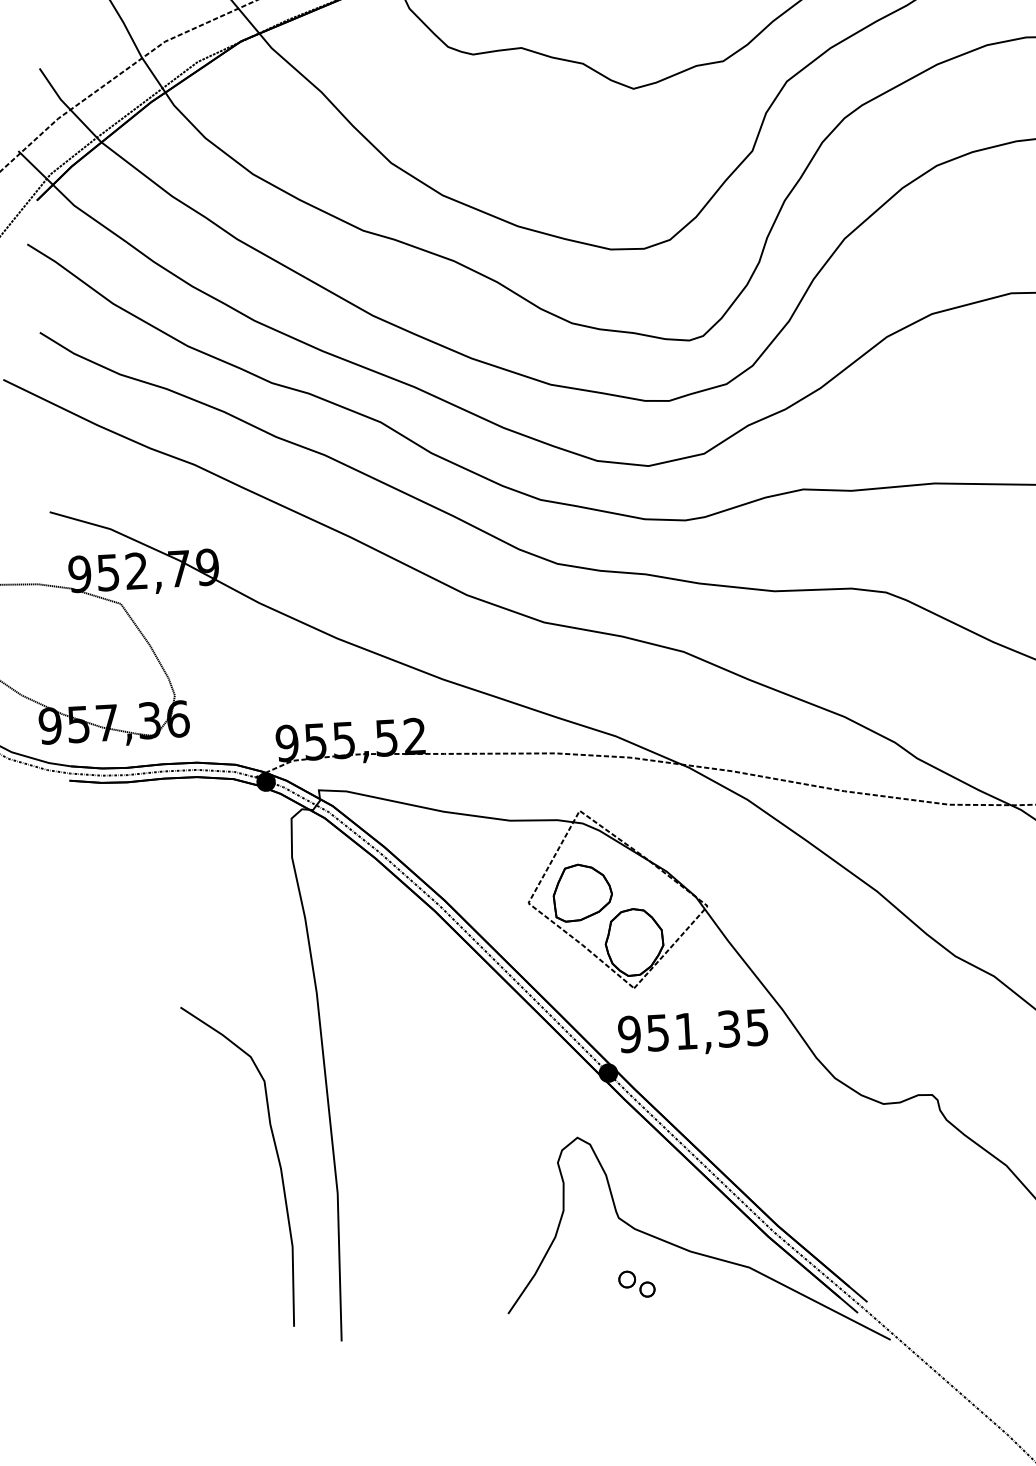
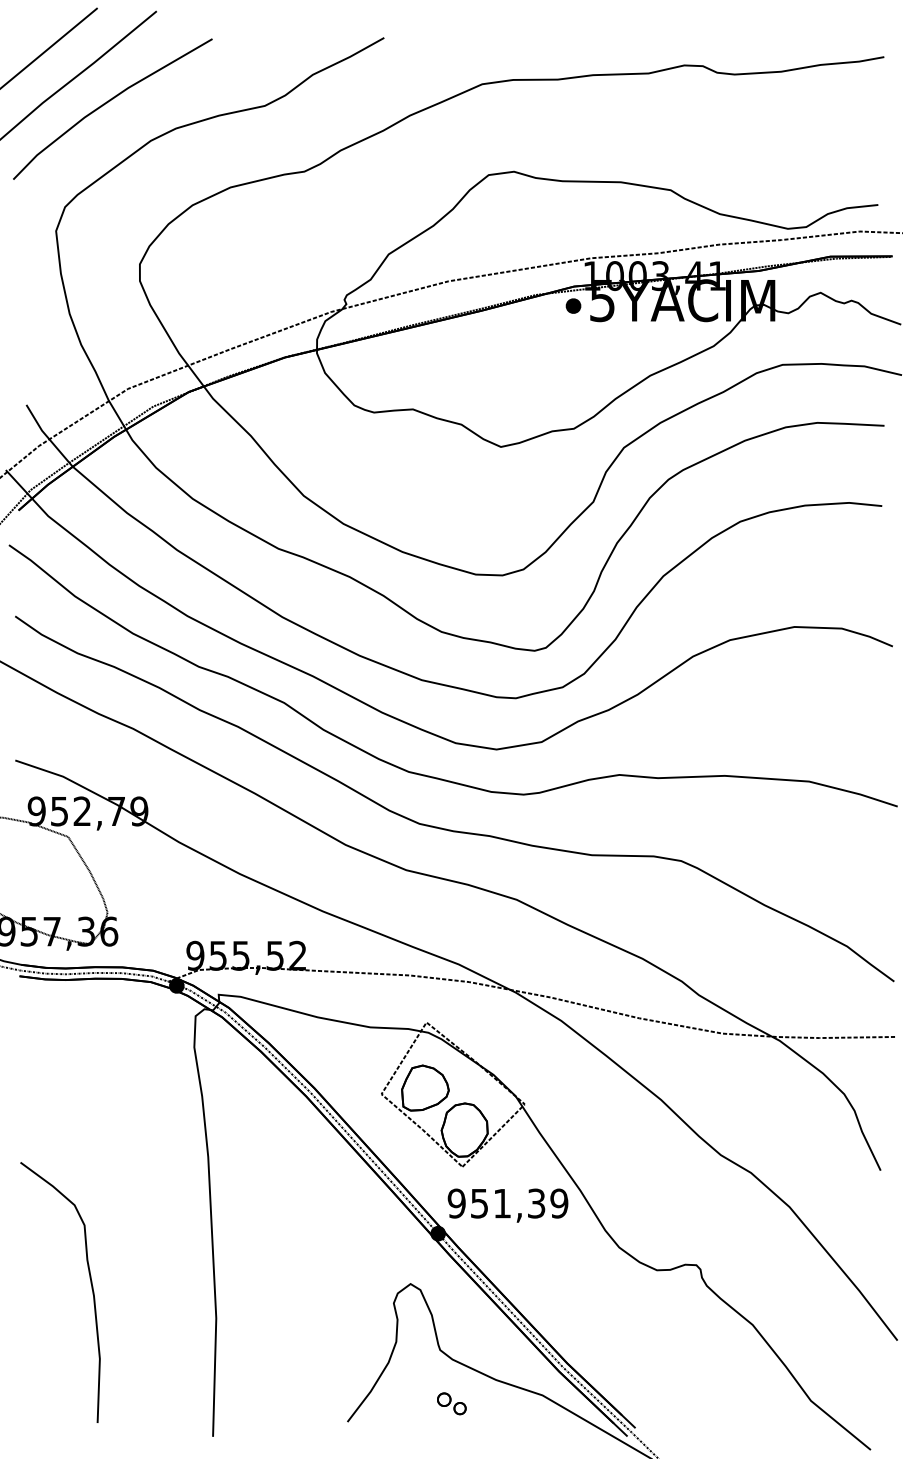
text: (757, 1027) -> (559, 1203), 951,35 -> 951,39
curve: (277, 1160) -> (91, 1289), moved

